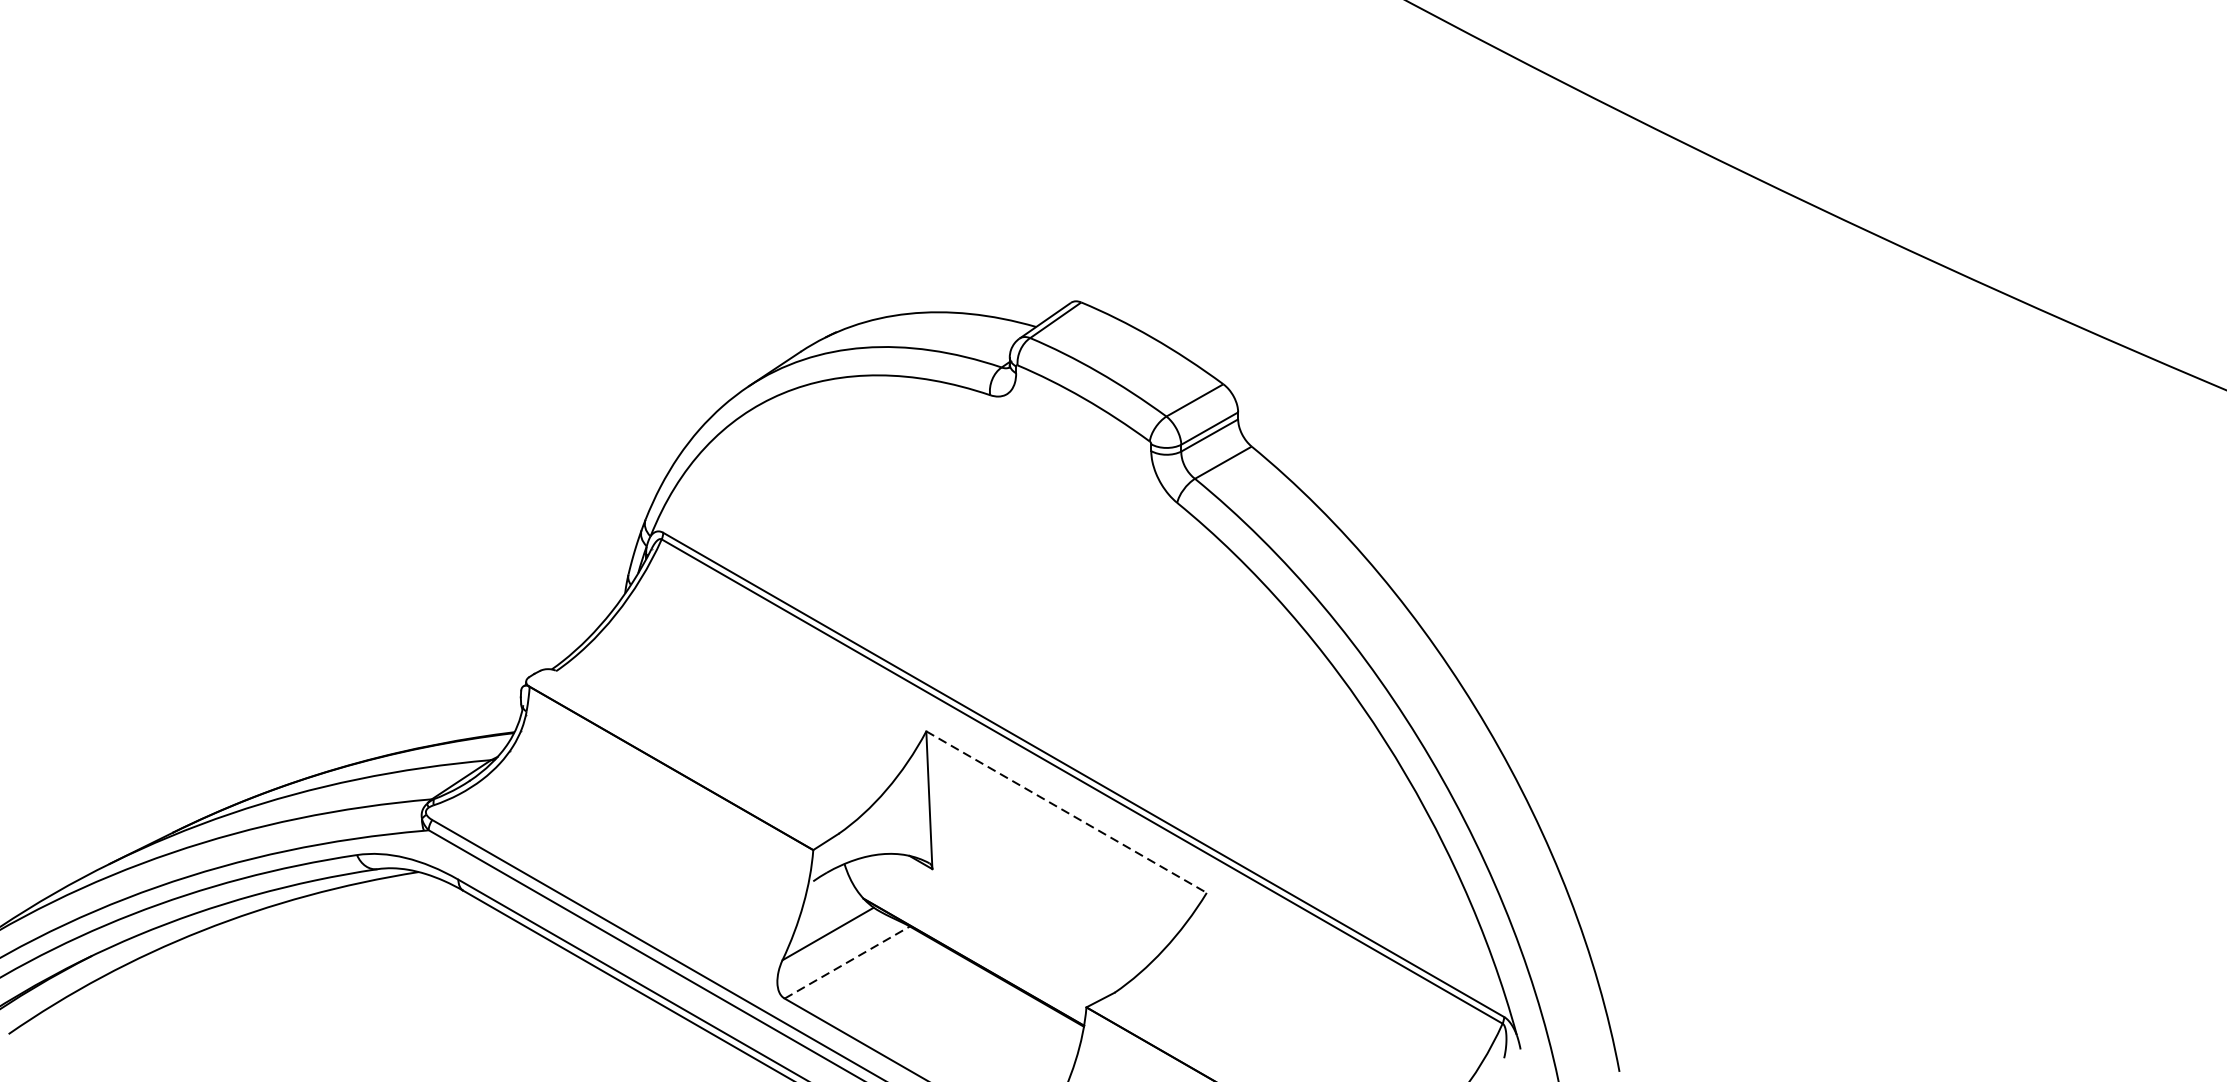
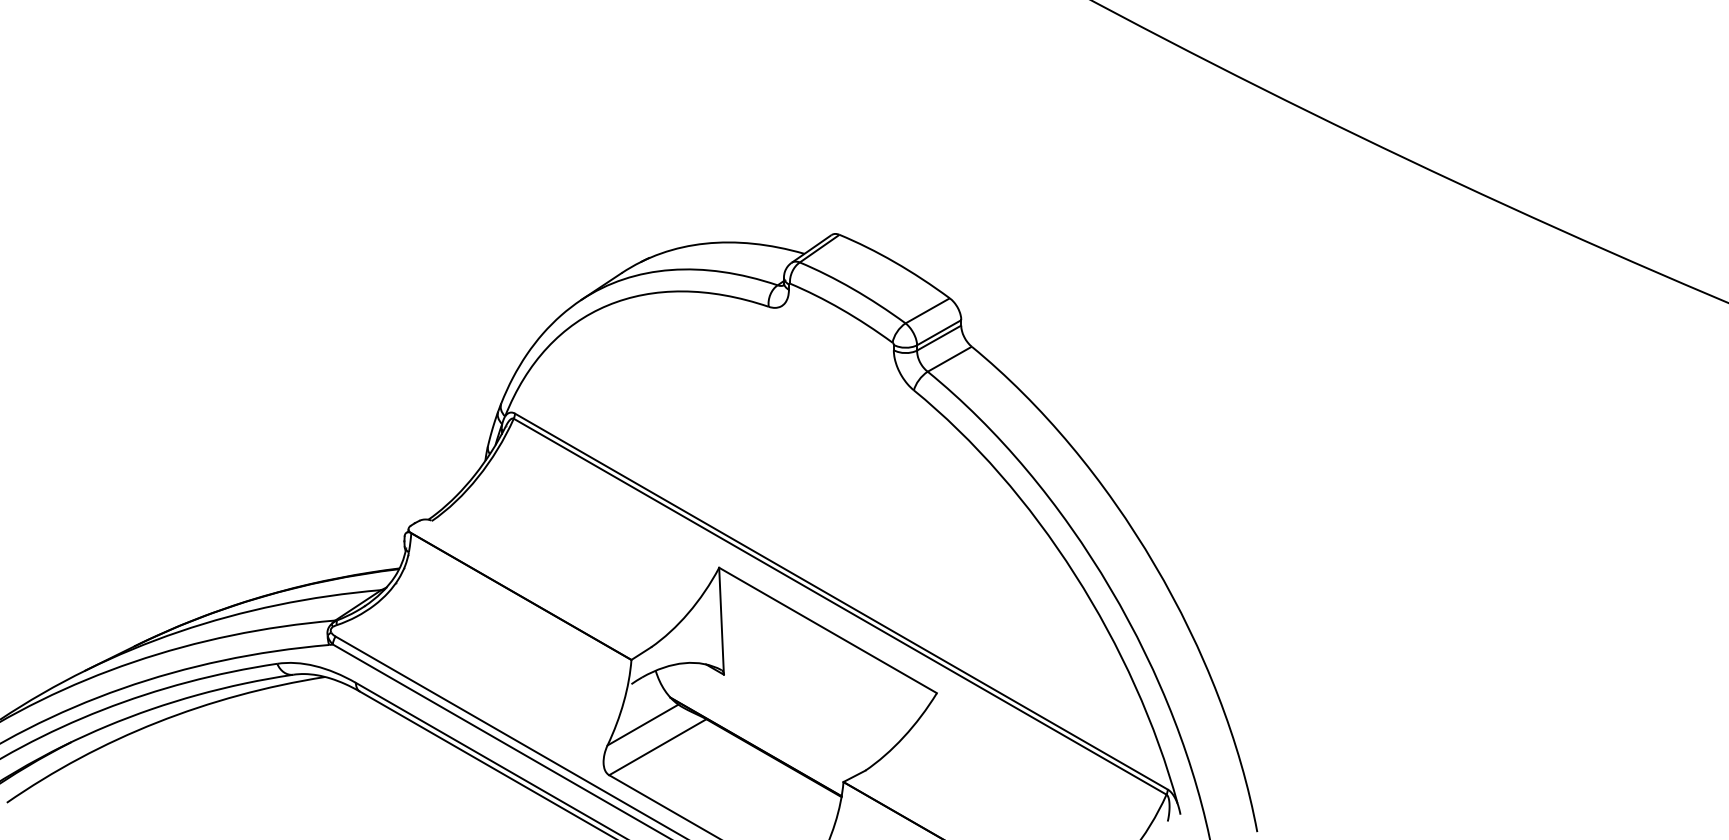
line: (1067, 812) -> (828, 630), dashed -> solid
line: (848, 961) -> (658, 746), dashed -> solid

